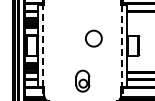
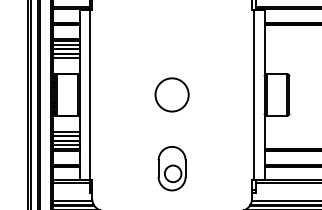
circle: (93, 38) -> (171, 94), moved
line: (43, 45) -> (90, 94), dashed -> solid
line: (122, 46) -> (254, 96), dashed -> solid

